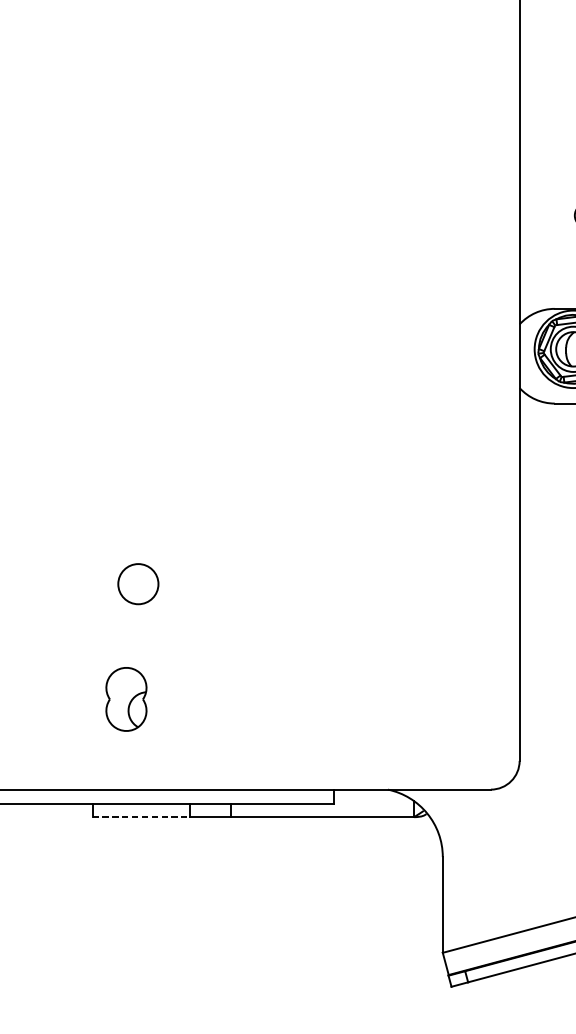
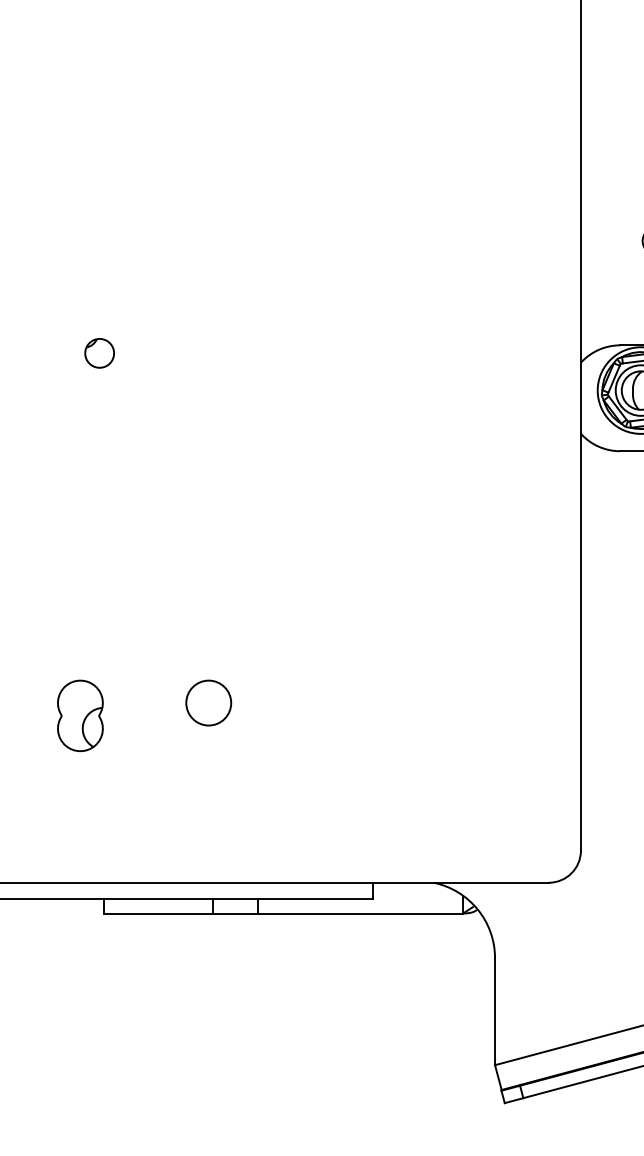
part: (88, 316) -> (99, 353), added
circle: (138, 583) -> (208, 702), moved
part: (126, 699) -> (80, 715), moved
line: (141, 817) -> (158, 913), dashed -> solid

